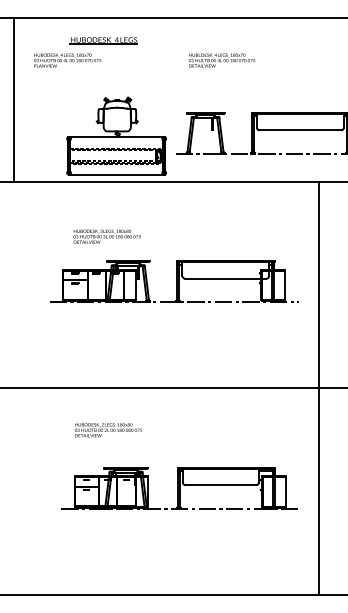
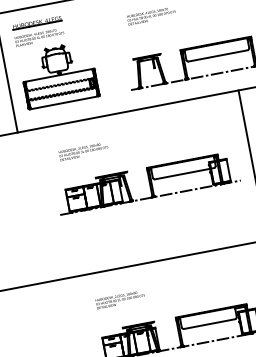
part: (103, 40) -> (36, 22), moved
part: (116, 135) -> (58, 74), moved
text: (106, 236) -> (83, 151), moved

